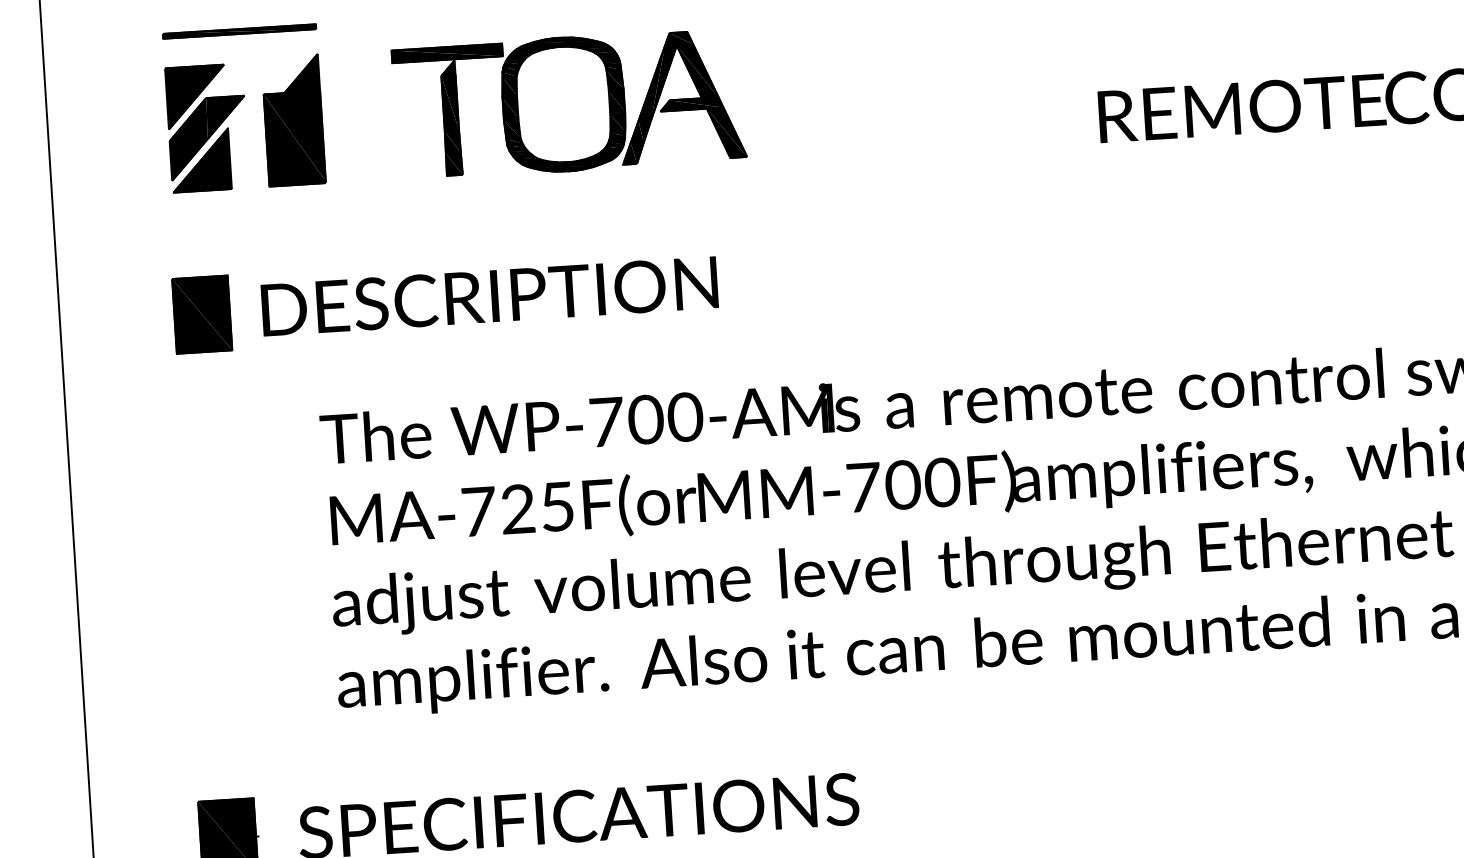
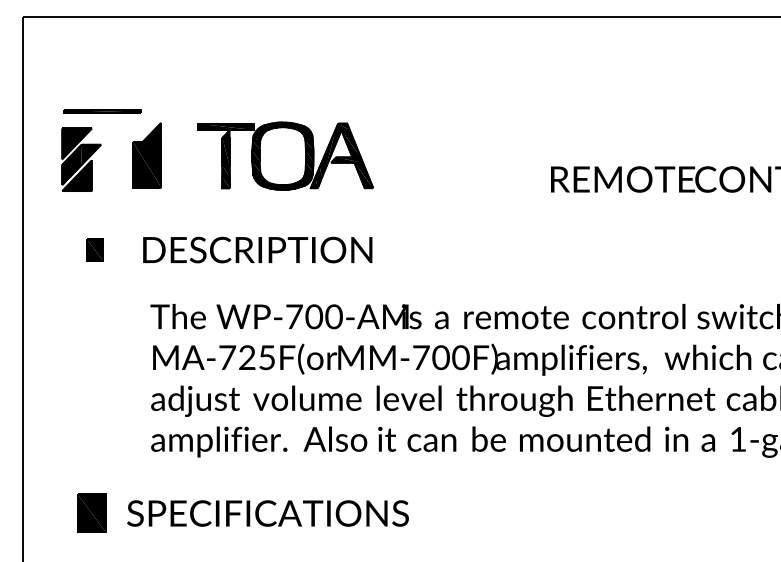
line: (239, 31) -> (102, 111), moved
part: (207, 127) -> (81, 159), moved
text: (489, 295) -> (257, 249), moved
part: (201, 313) -> (94, 249), size x0.6

